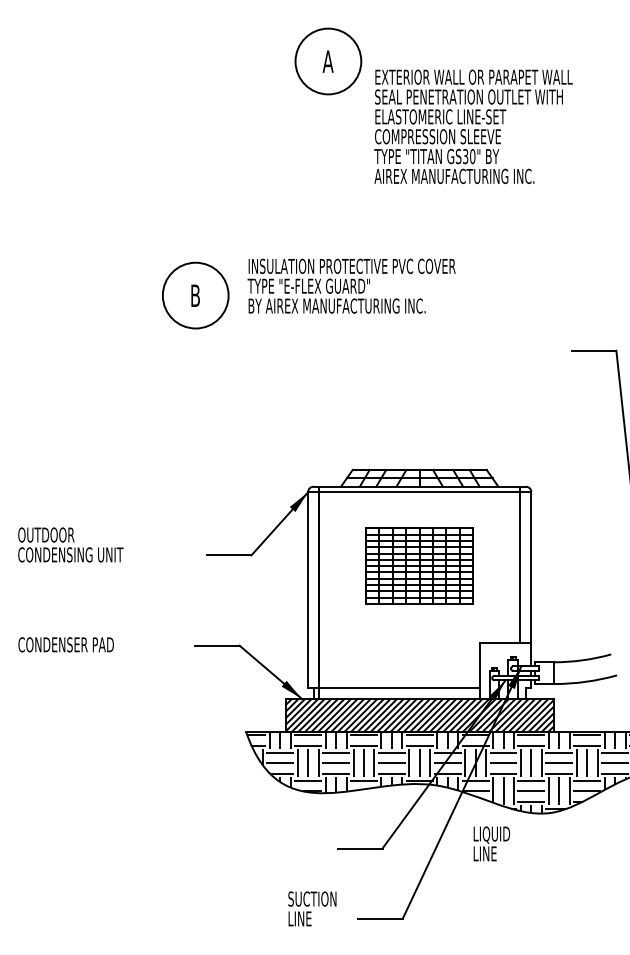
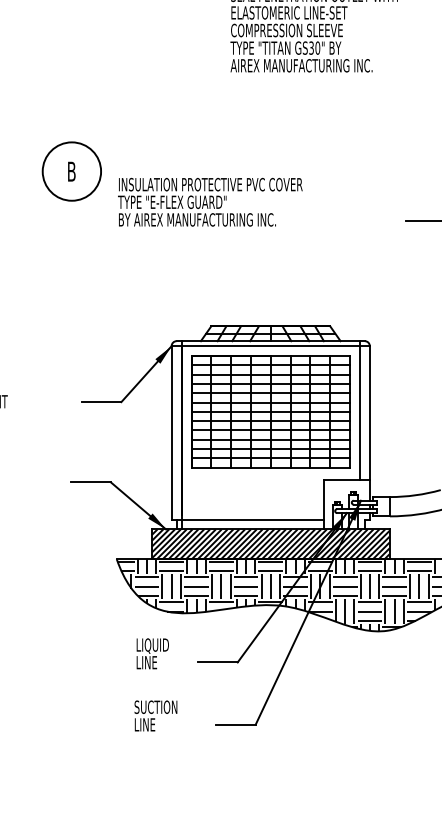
text: (351, 285) -> (210, 201), moved
part: (419, 565) -> (270, 411), size x1.67
text: (491, 843) -> (152, 653), moved
text: (312, 908) -> (156, 715), moved

